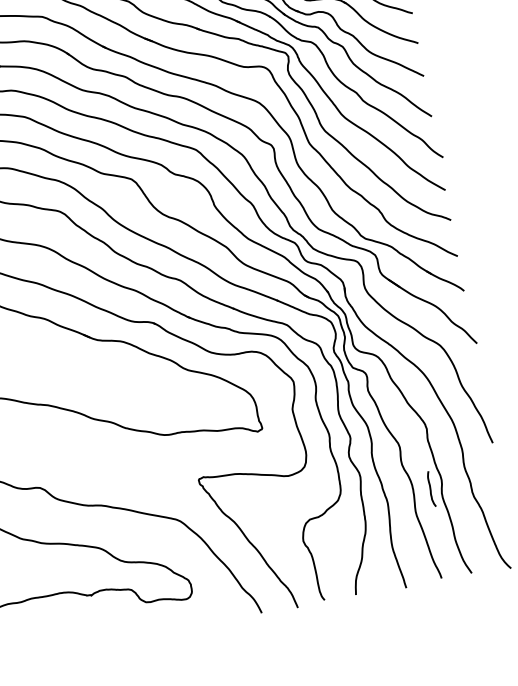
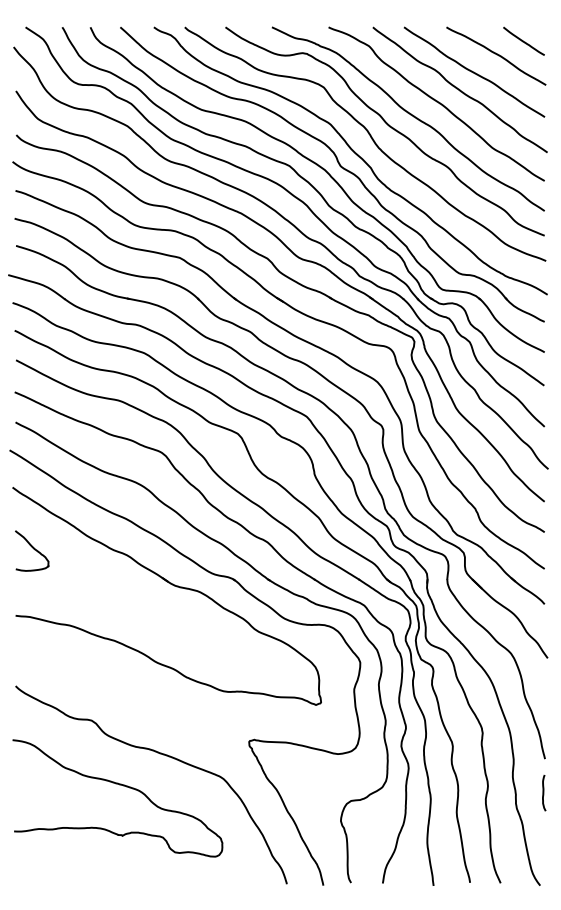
curve: (431, 489) -> (544, 793), moved

